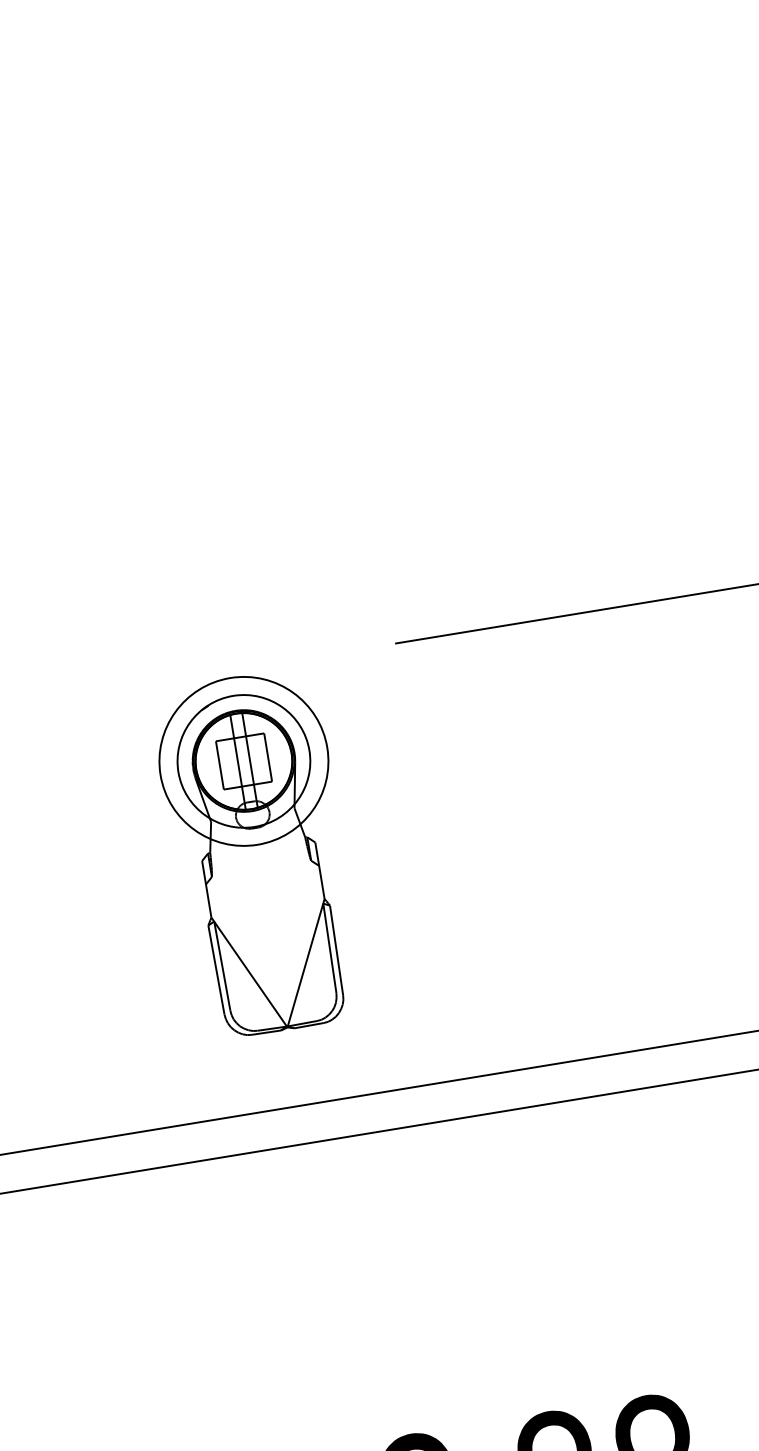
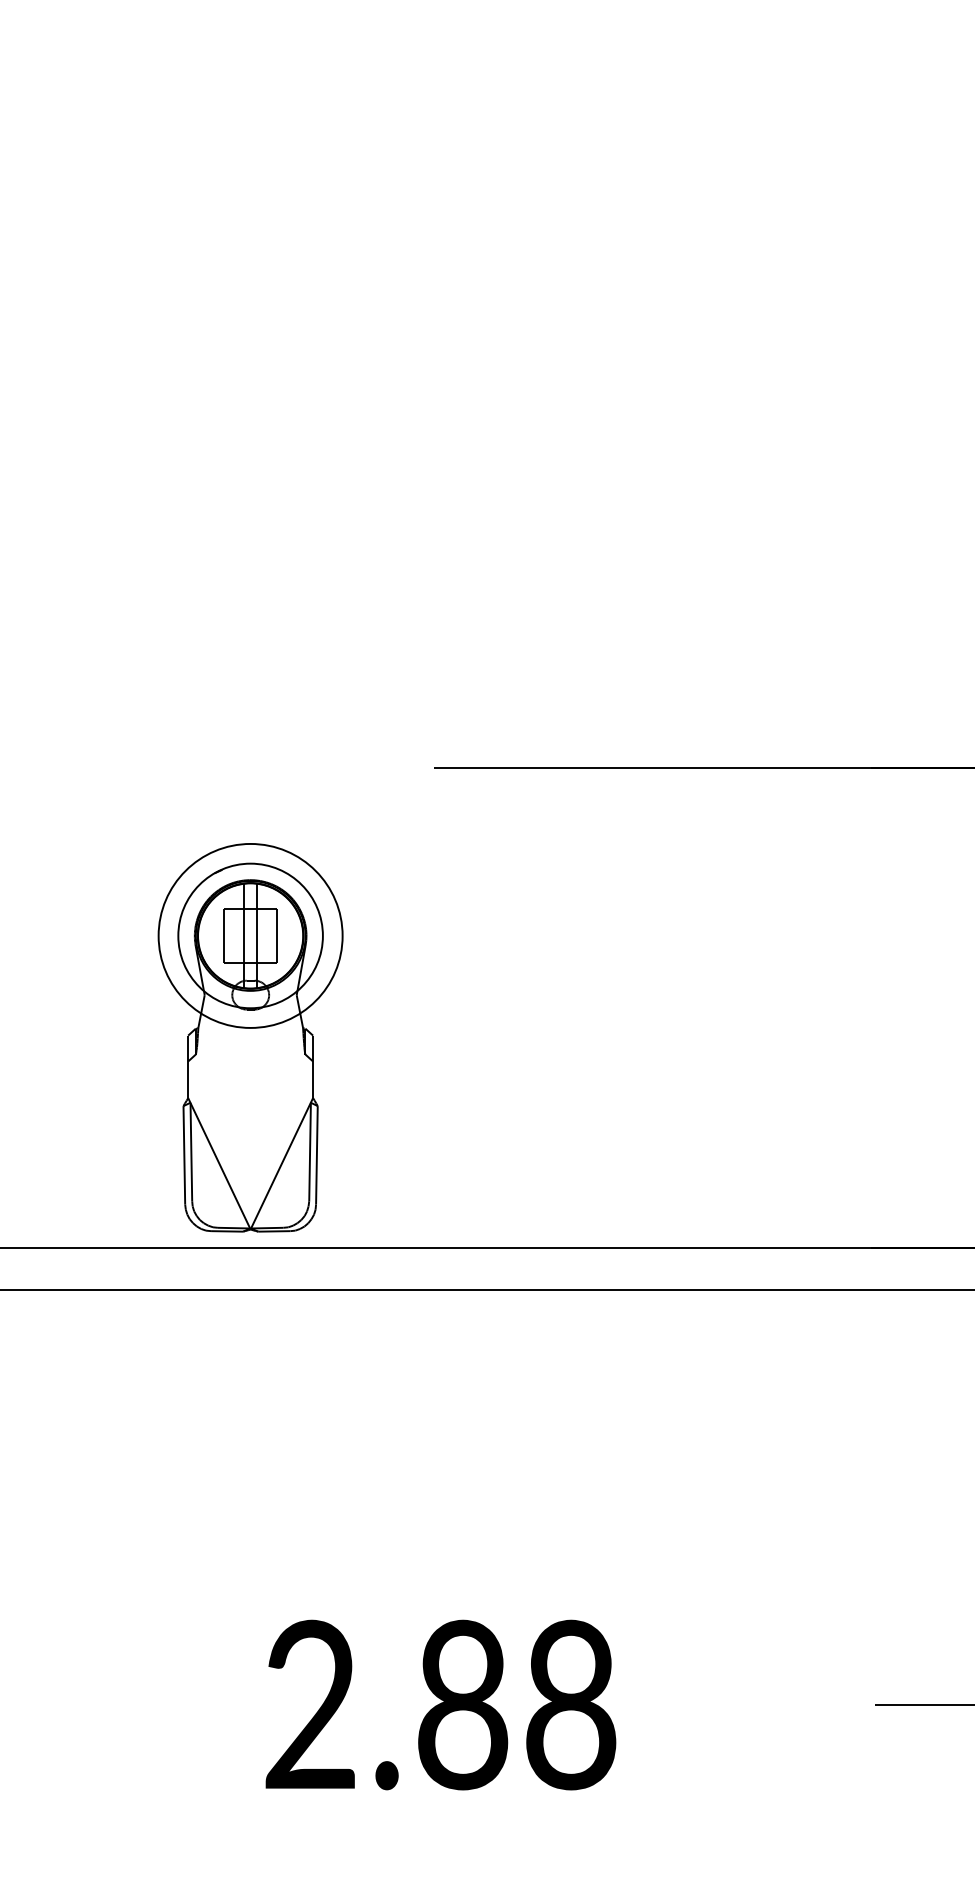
part: (258, 853) -> (250, 1037), moved

